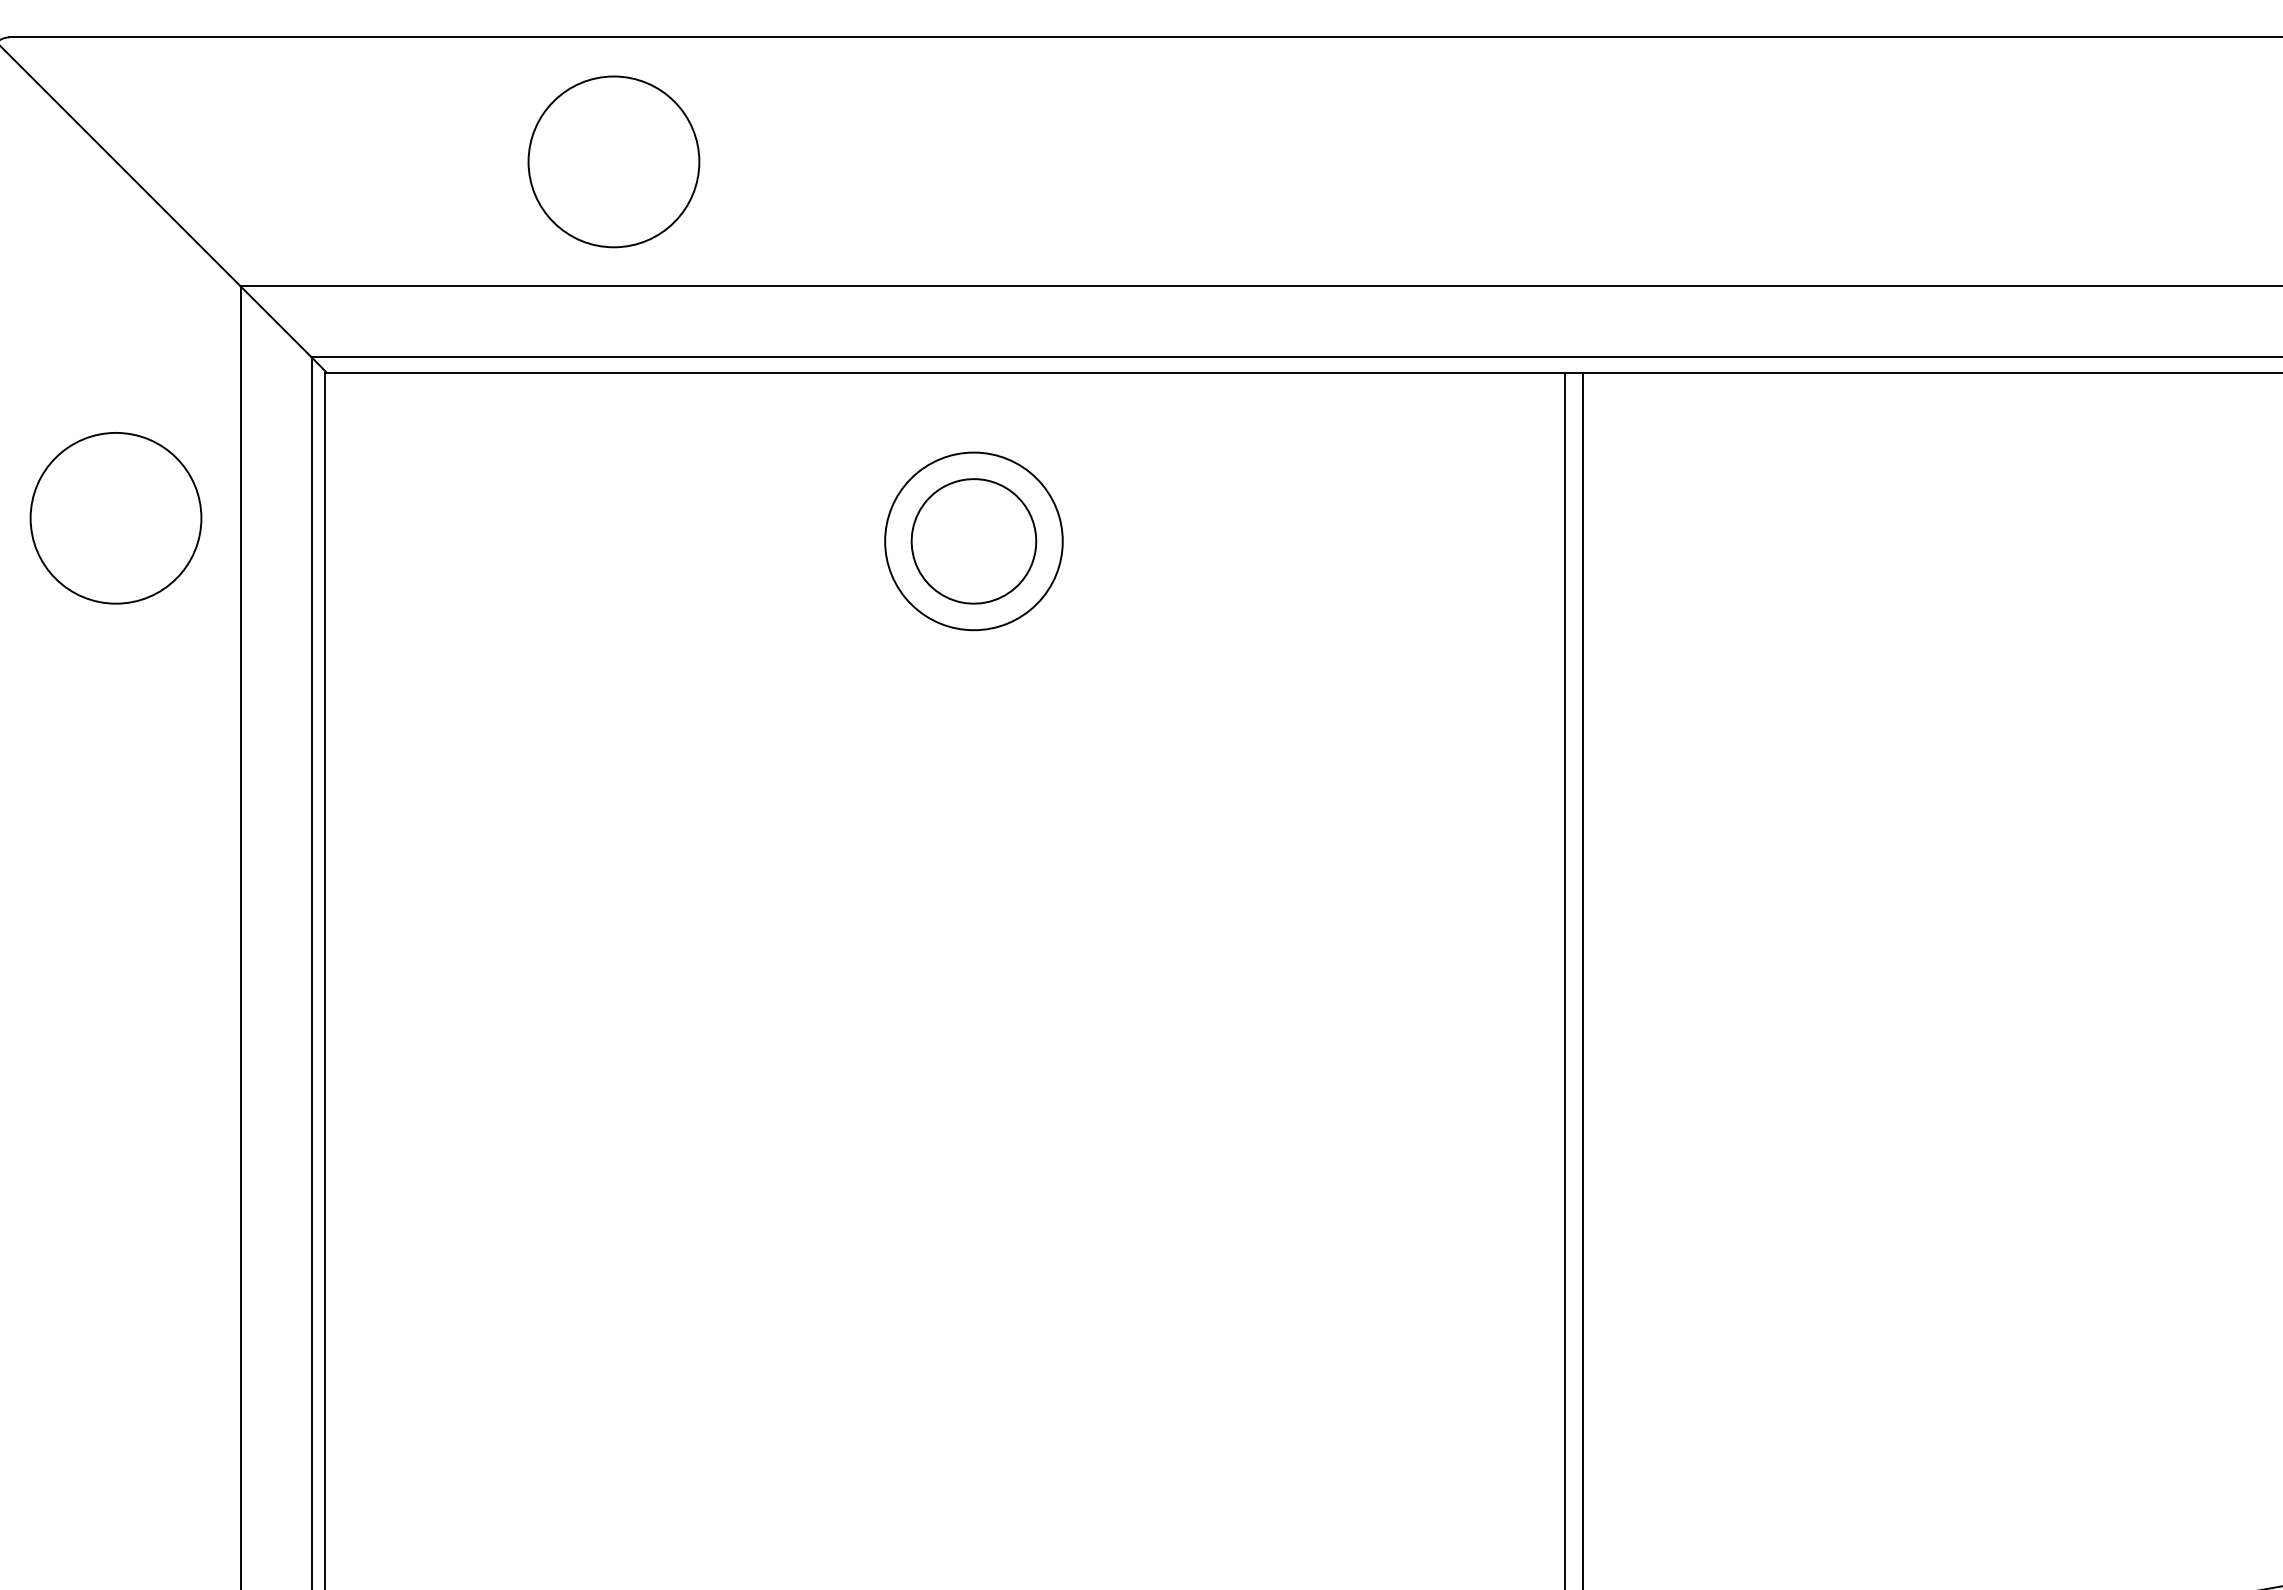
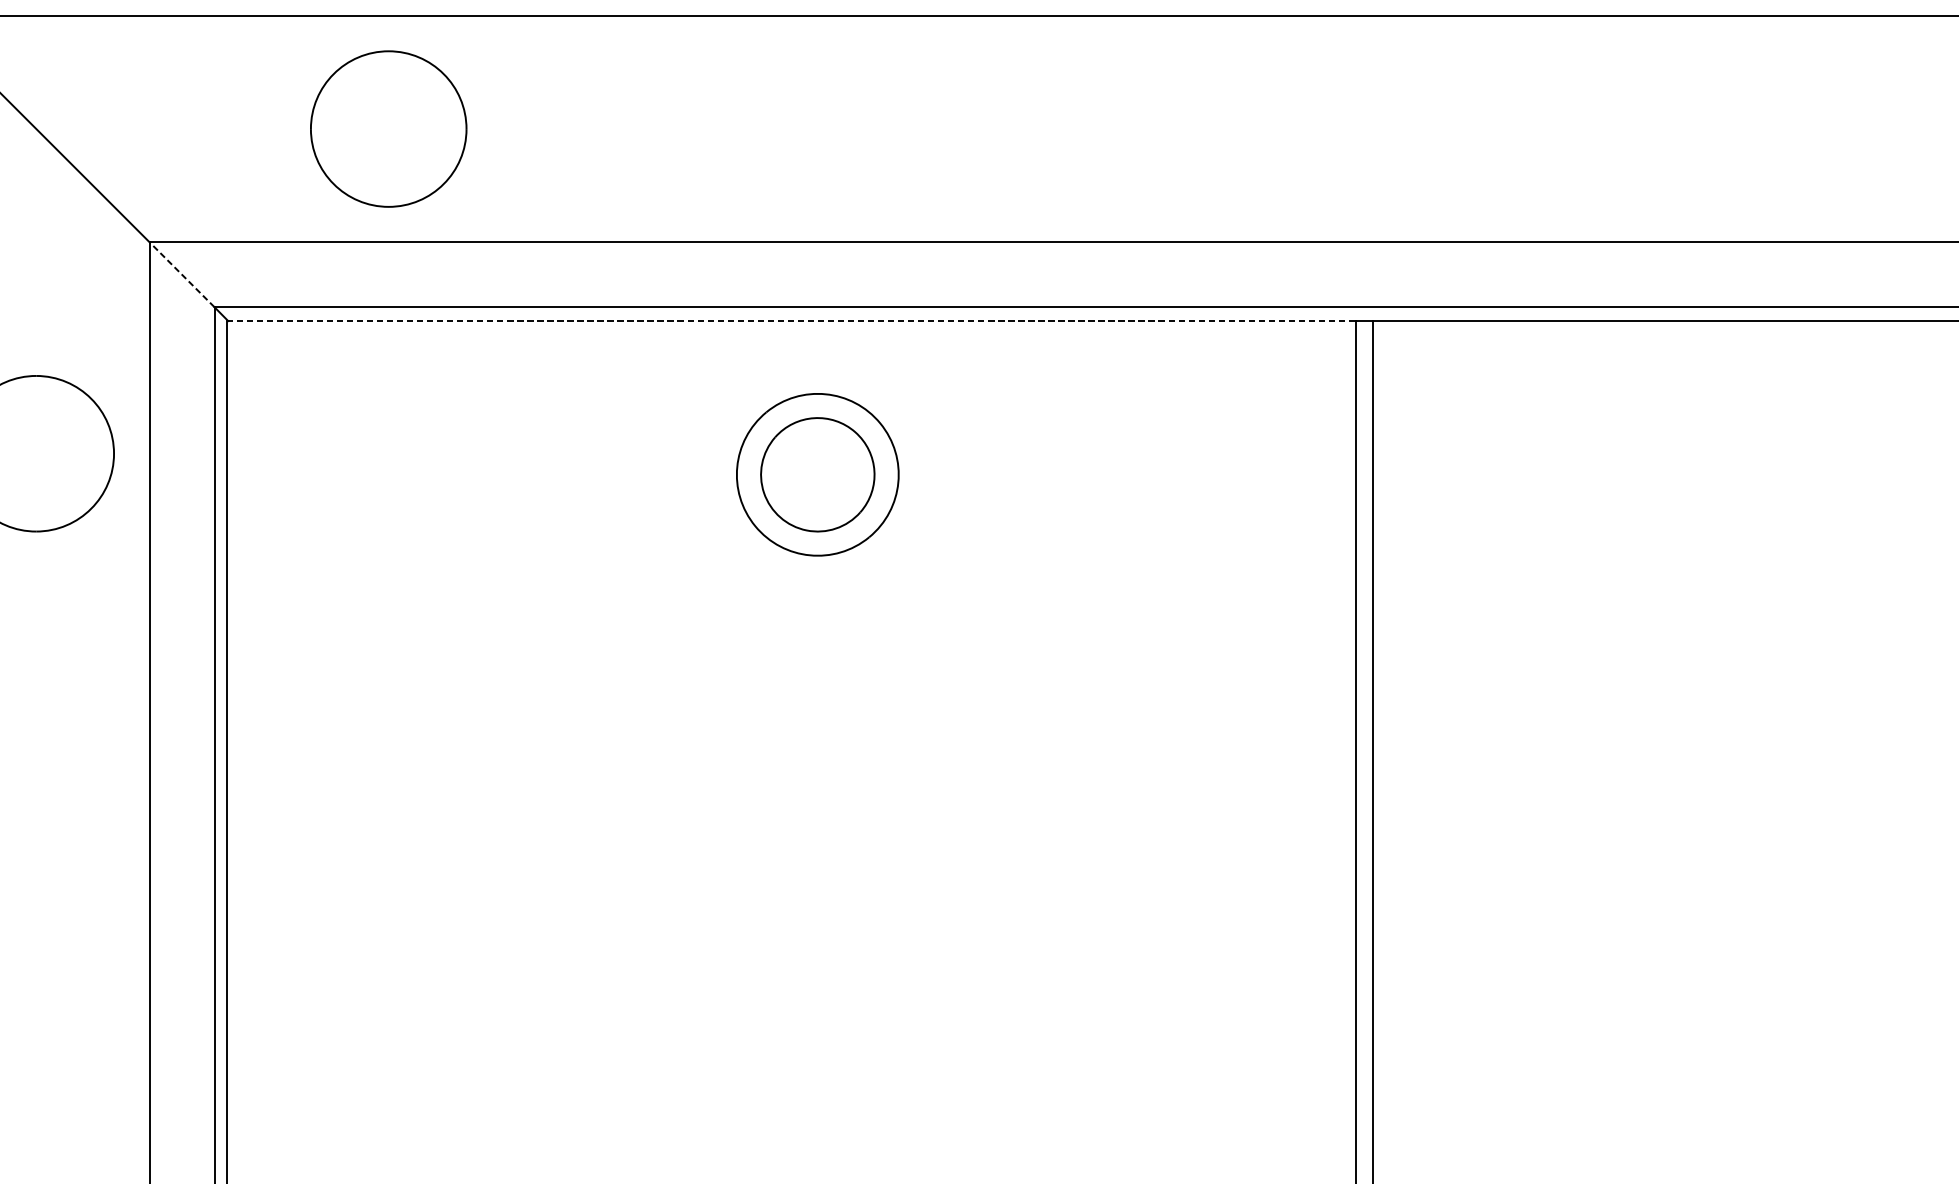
part: (613, 161) -> (388, 128), moved
line: (275, 321) -> (181, 274), solid -> dashed
line: (945, 372) -> (791, 320), solid -> dashed

